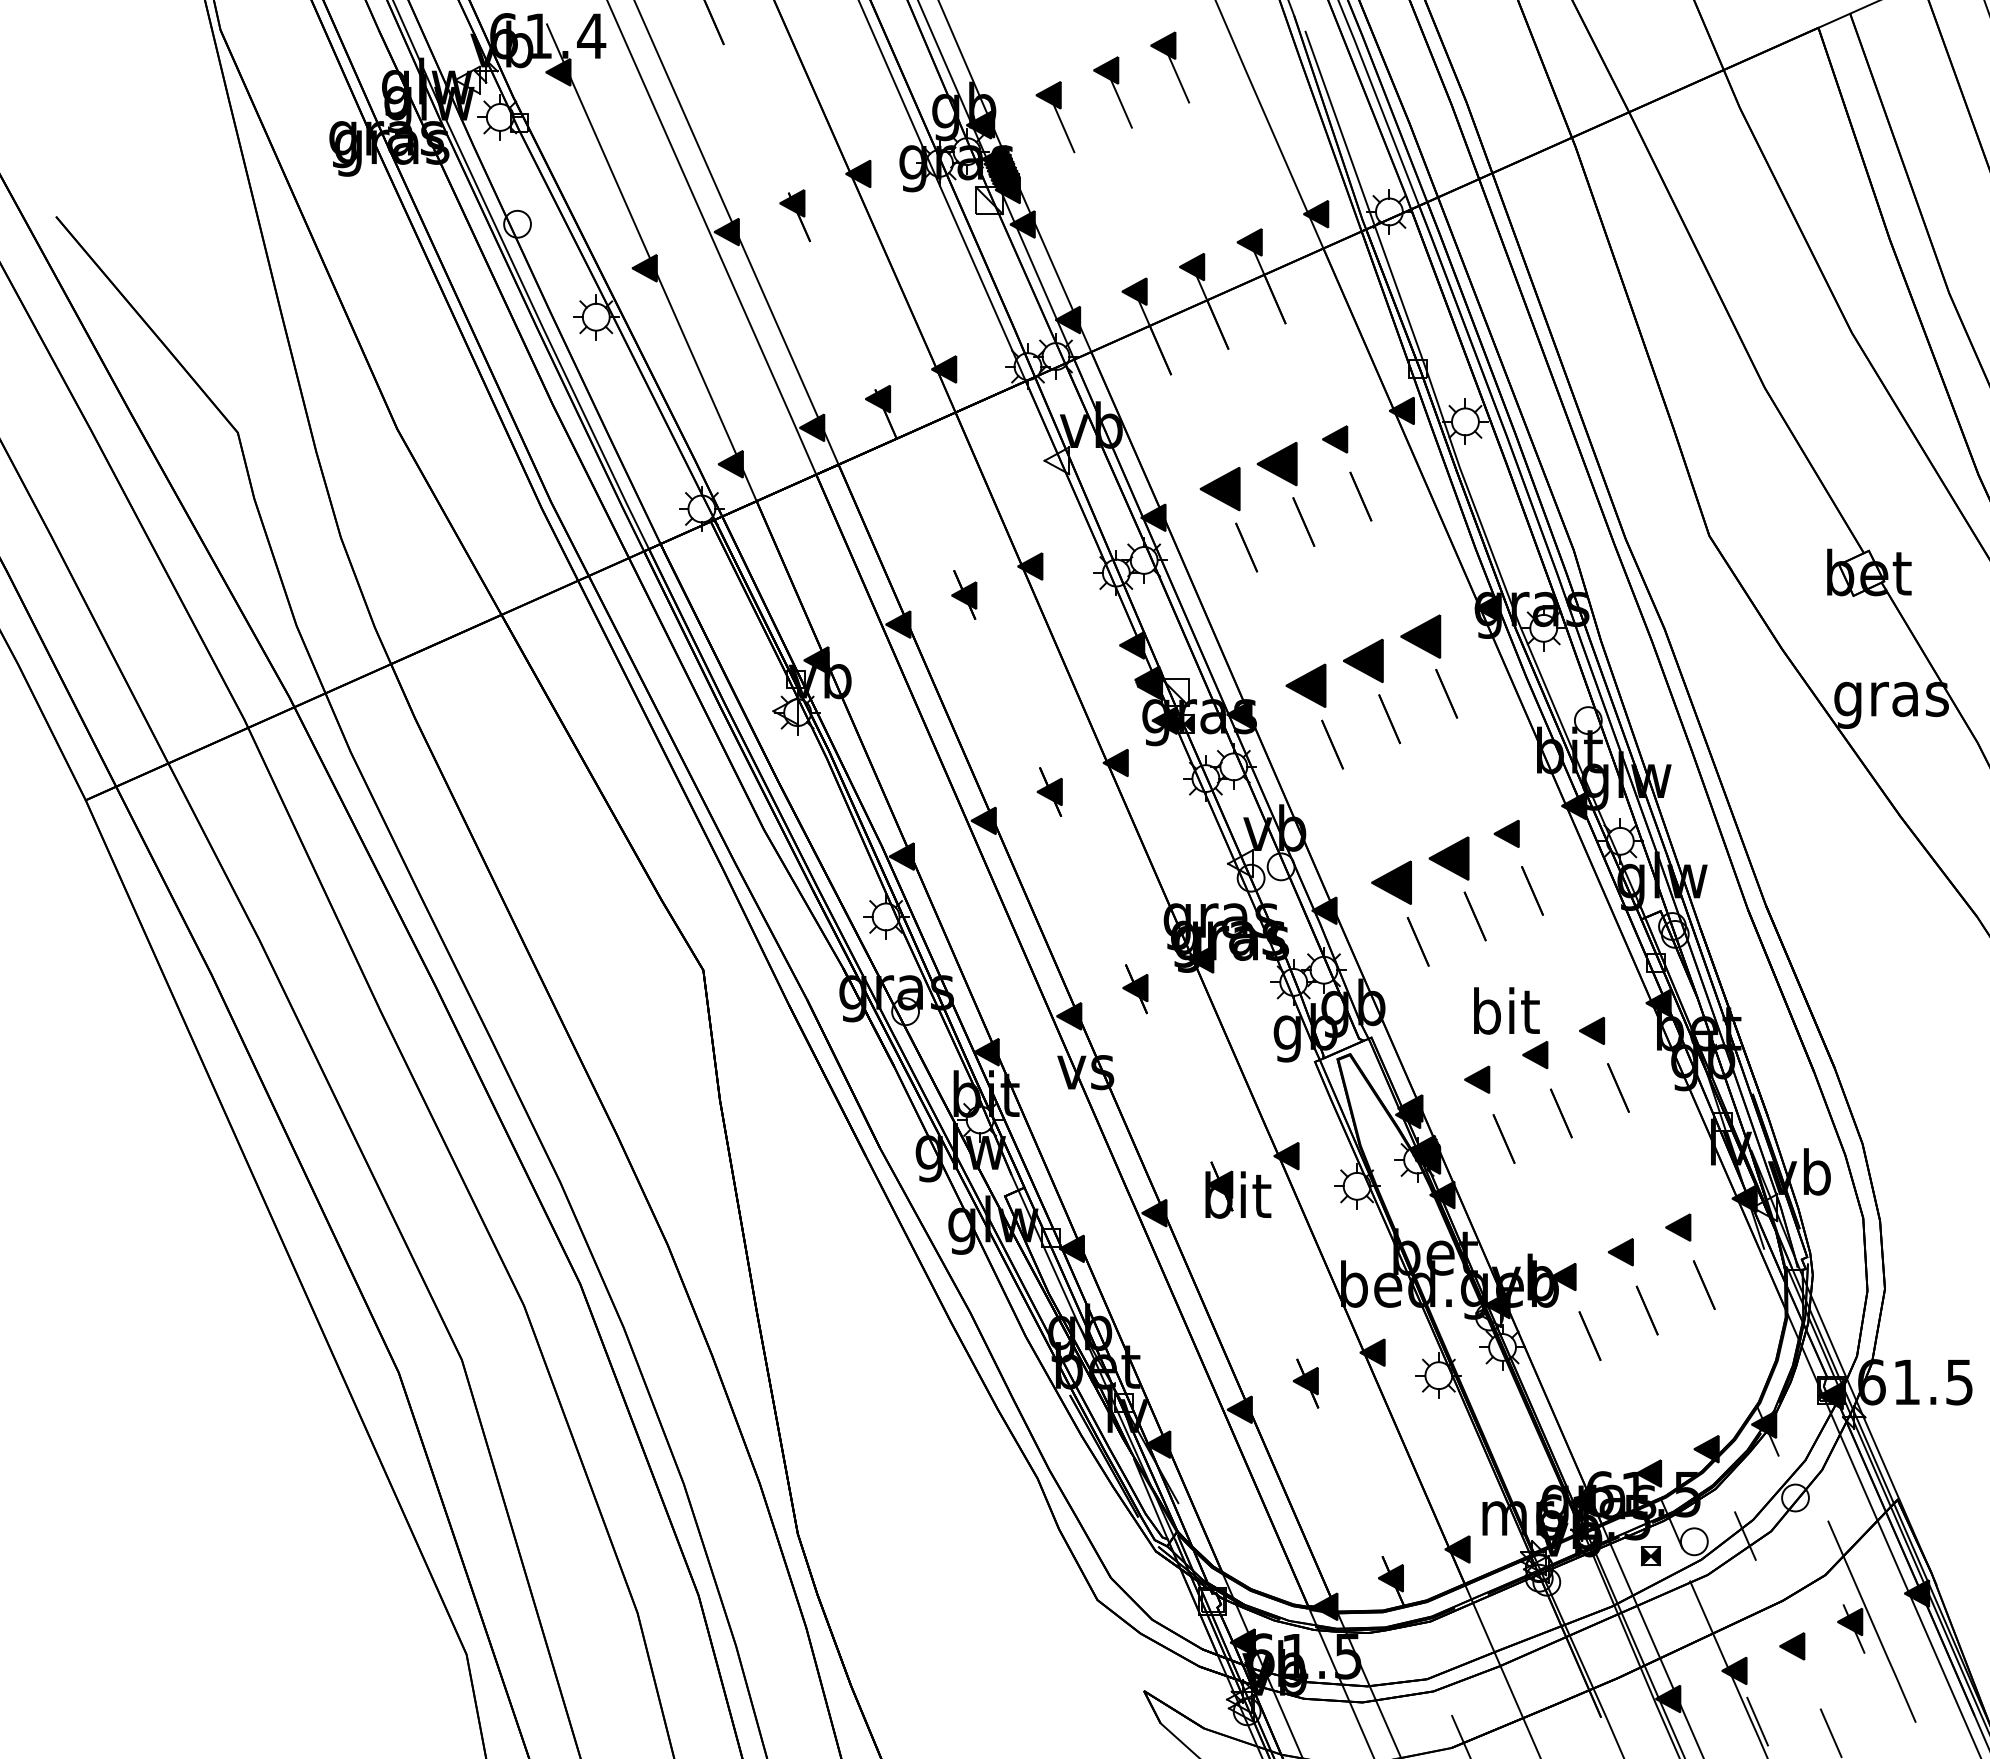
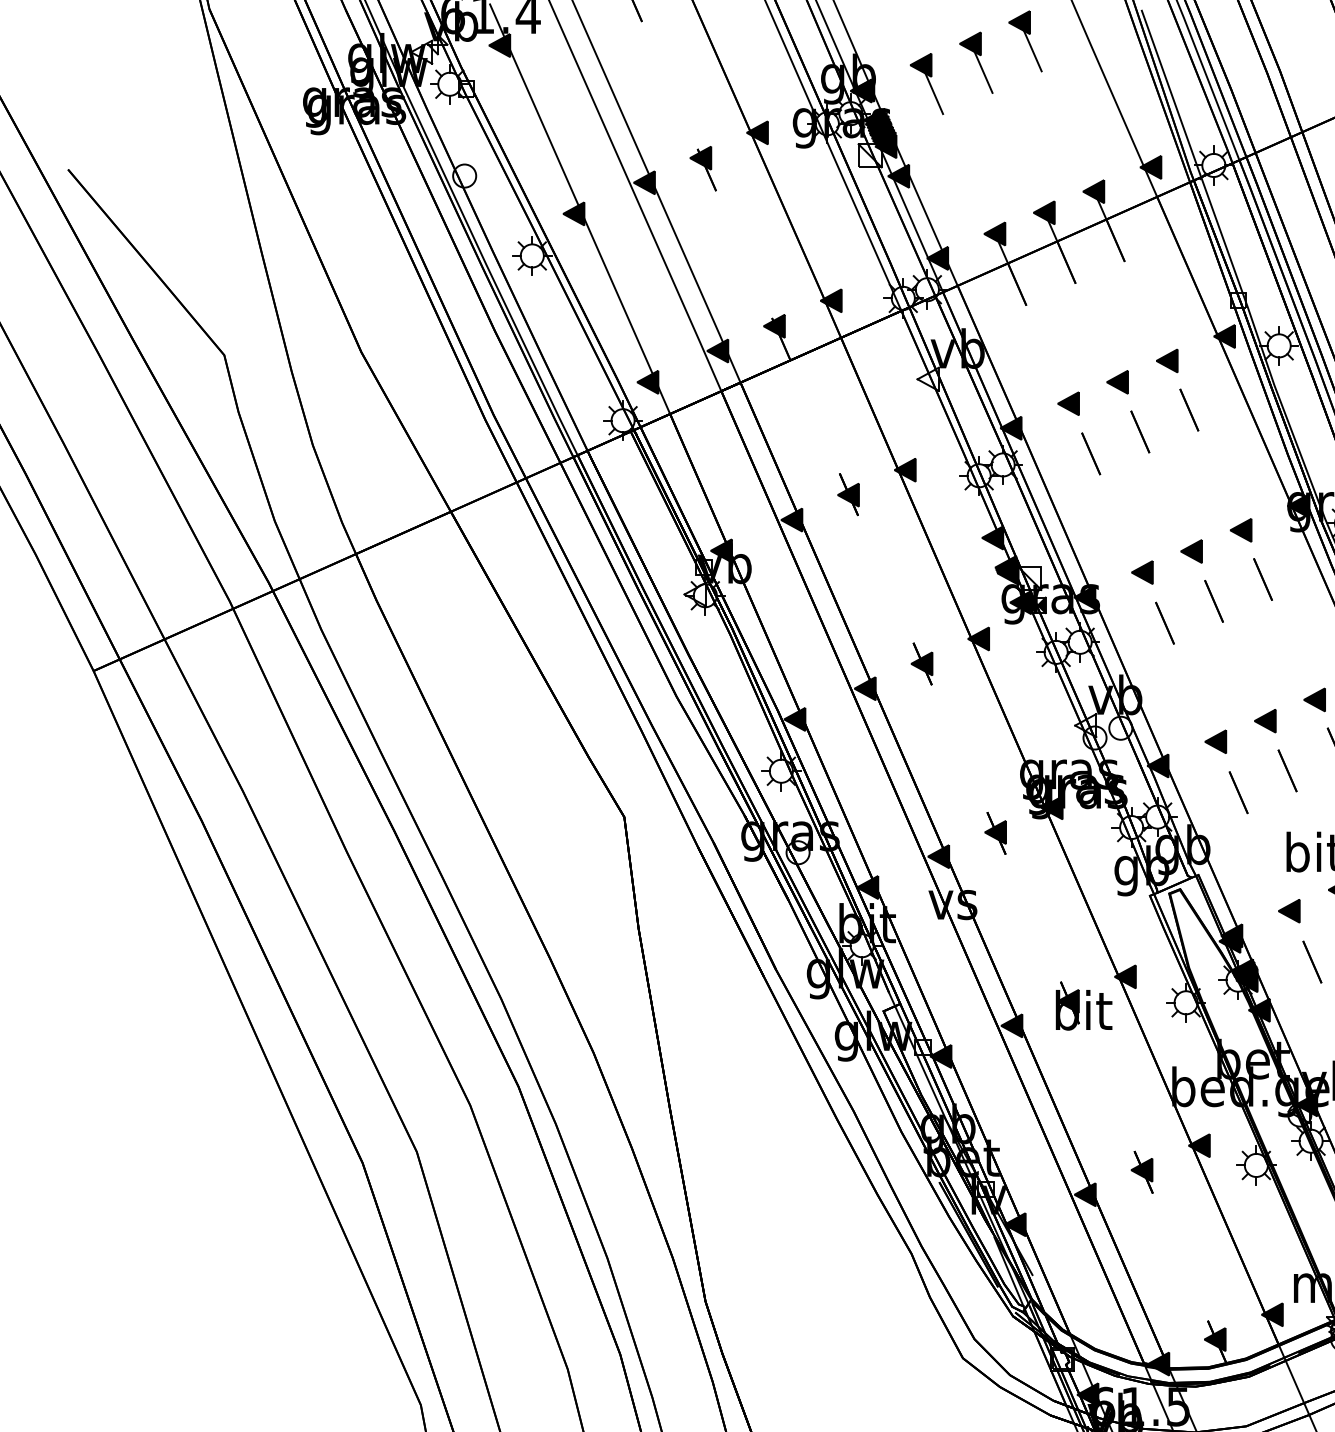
part: (1277, 464) -> (1117, 382), size x0.62
part: (1220, 489) -> (1068, 403), size x0.62
part: (1421, 636) -> (1241, 530), size x0.62
part: (1363, 661) -> (1191, 551), size x0.62
part: (1306, 685) -> (1142, 572), size x0.62
part: (1449, 858) -> (1265, 721), size x0.62
part: (1391, 882) -> (1215, 741), size x0.62

